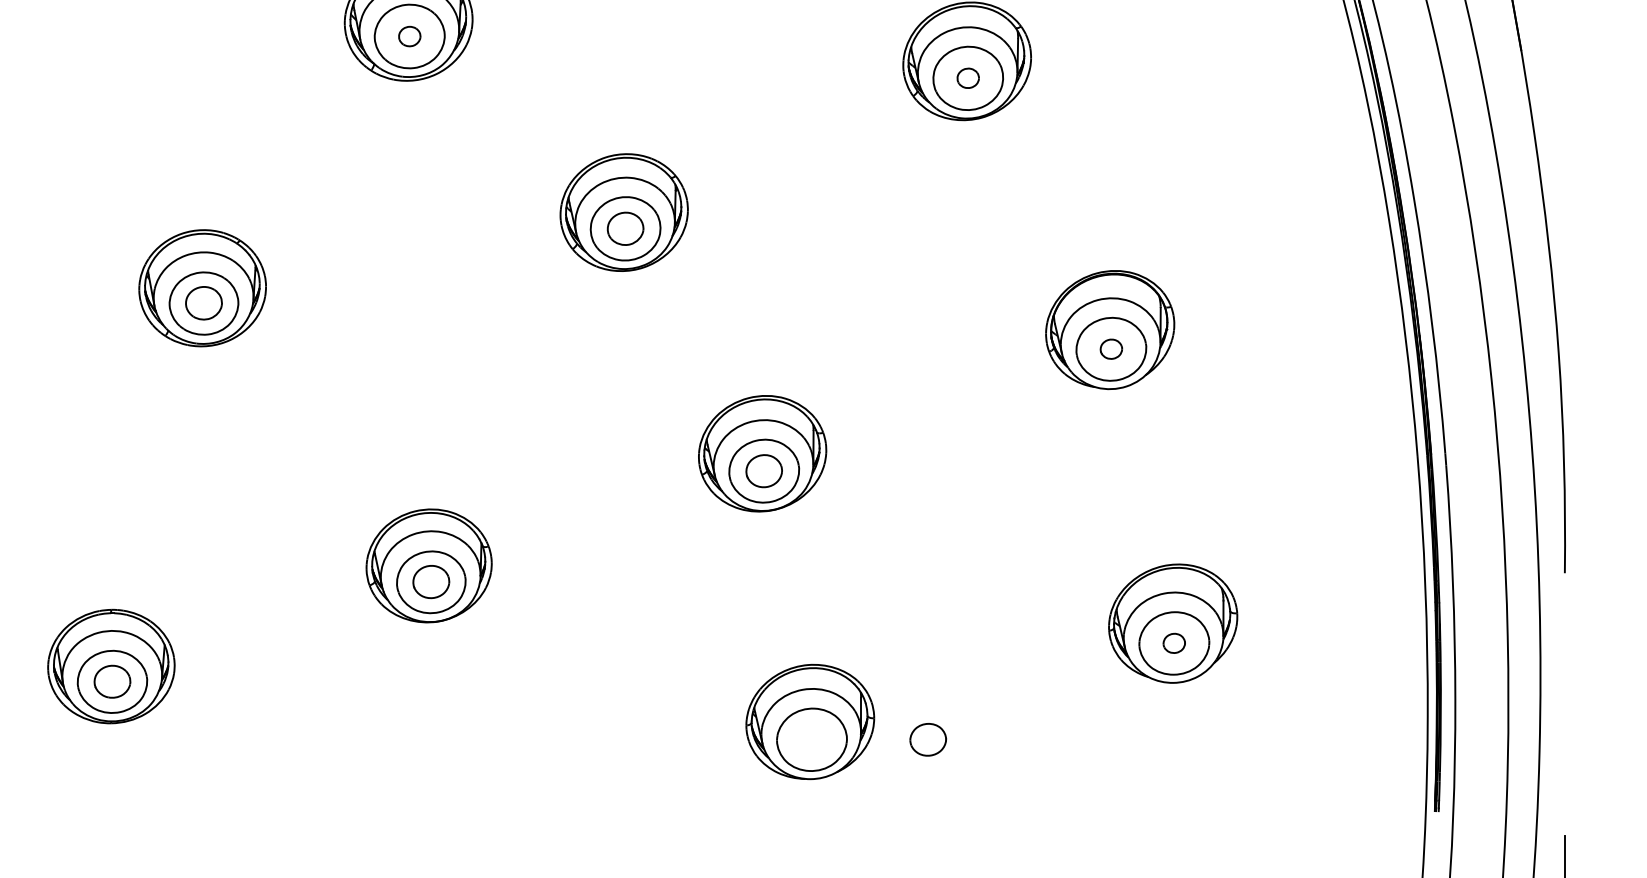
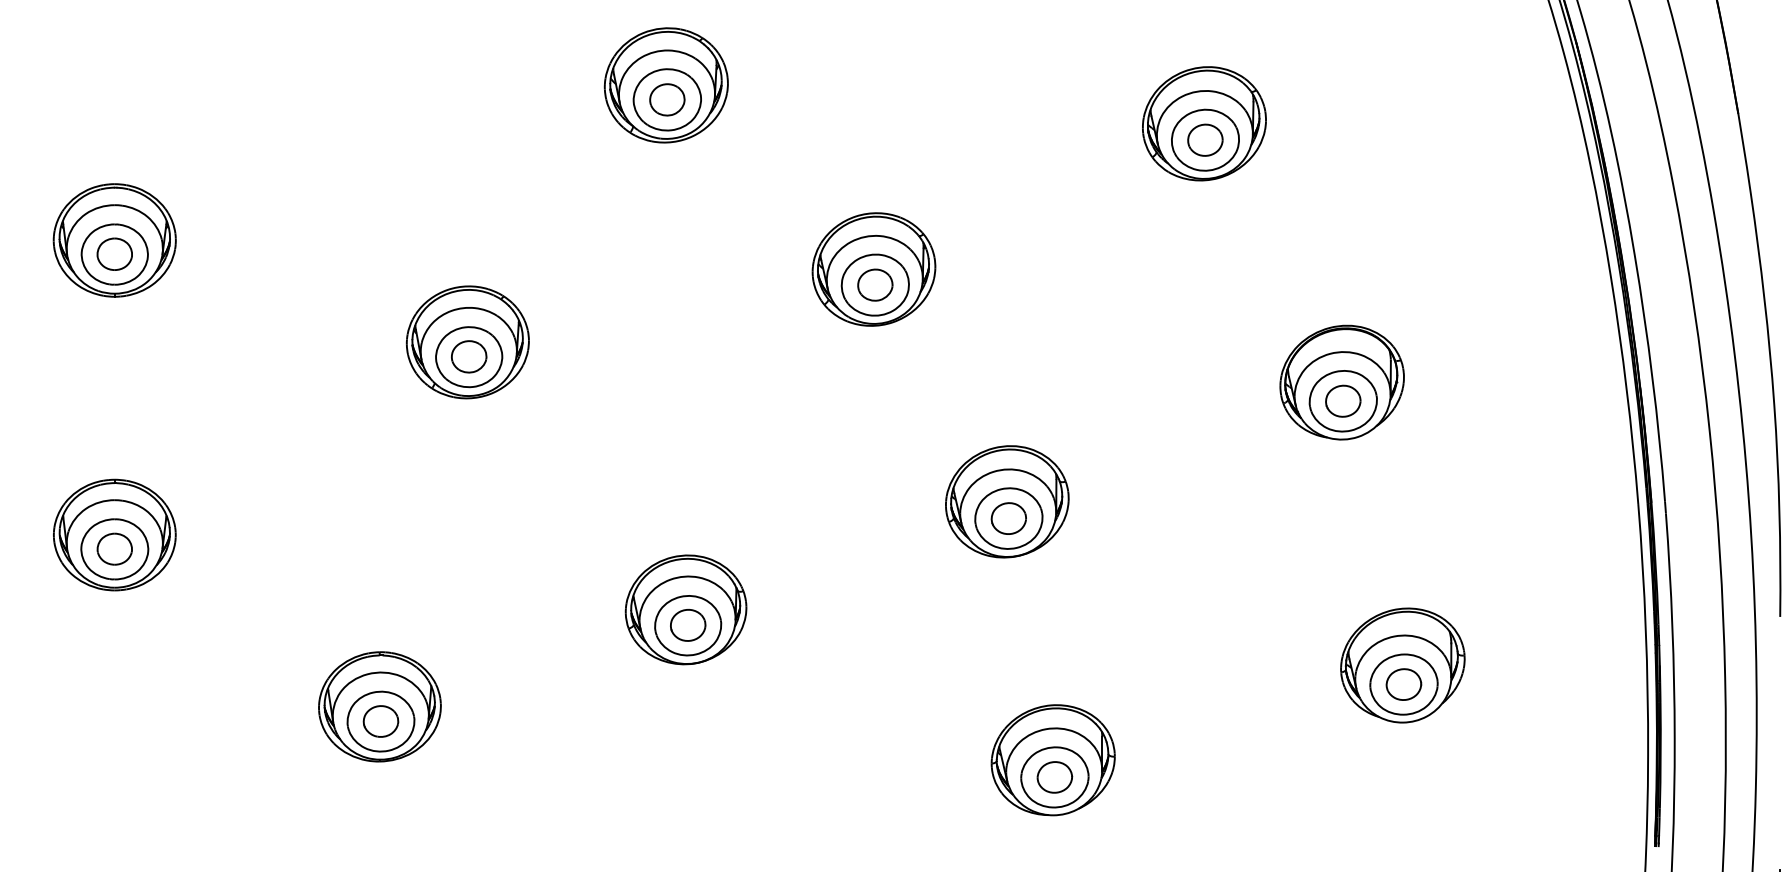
part: (409, 36) -> (667, 99), size x1.67
part: (968, 77) -> (1205, 139), size x1.67
part: (1111, 348) -> (1343, 400), size x1.67
part: (1173, 643) -> (1403, 684), size x1.67
part: (927, 739) -> (1054, 777), moved

